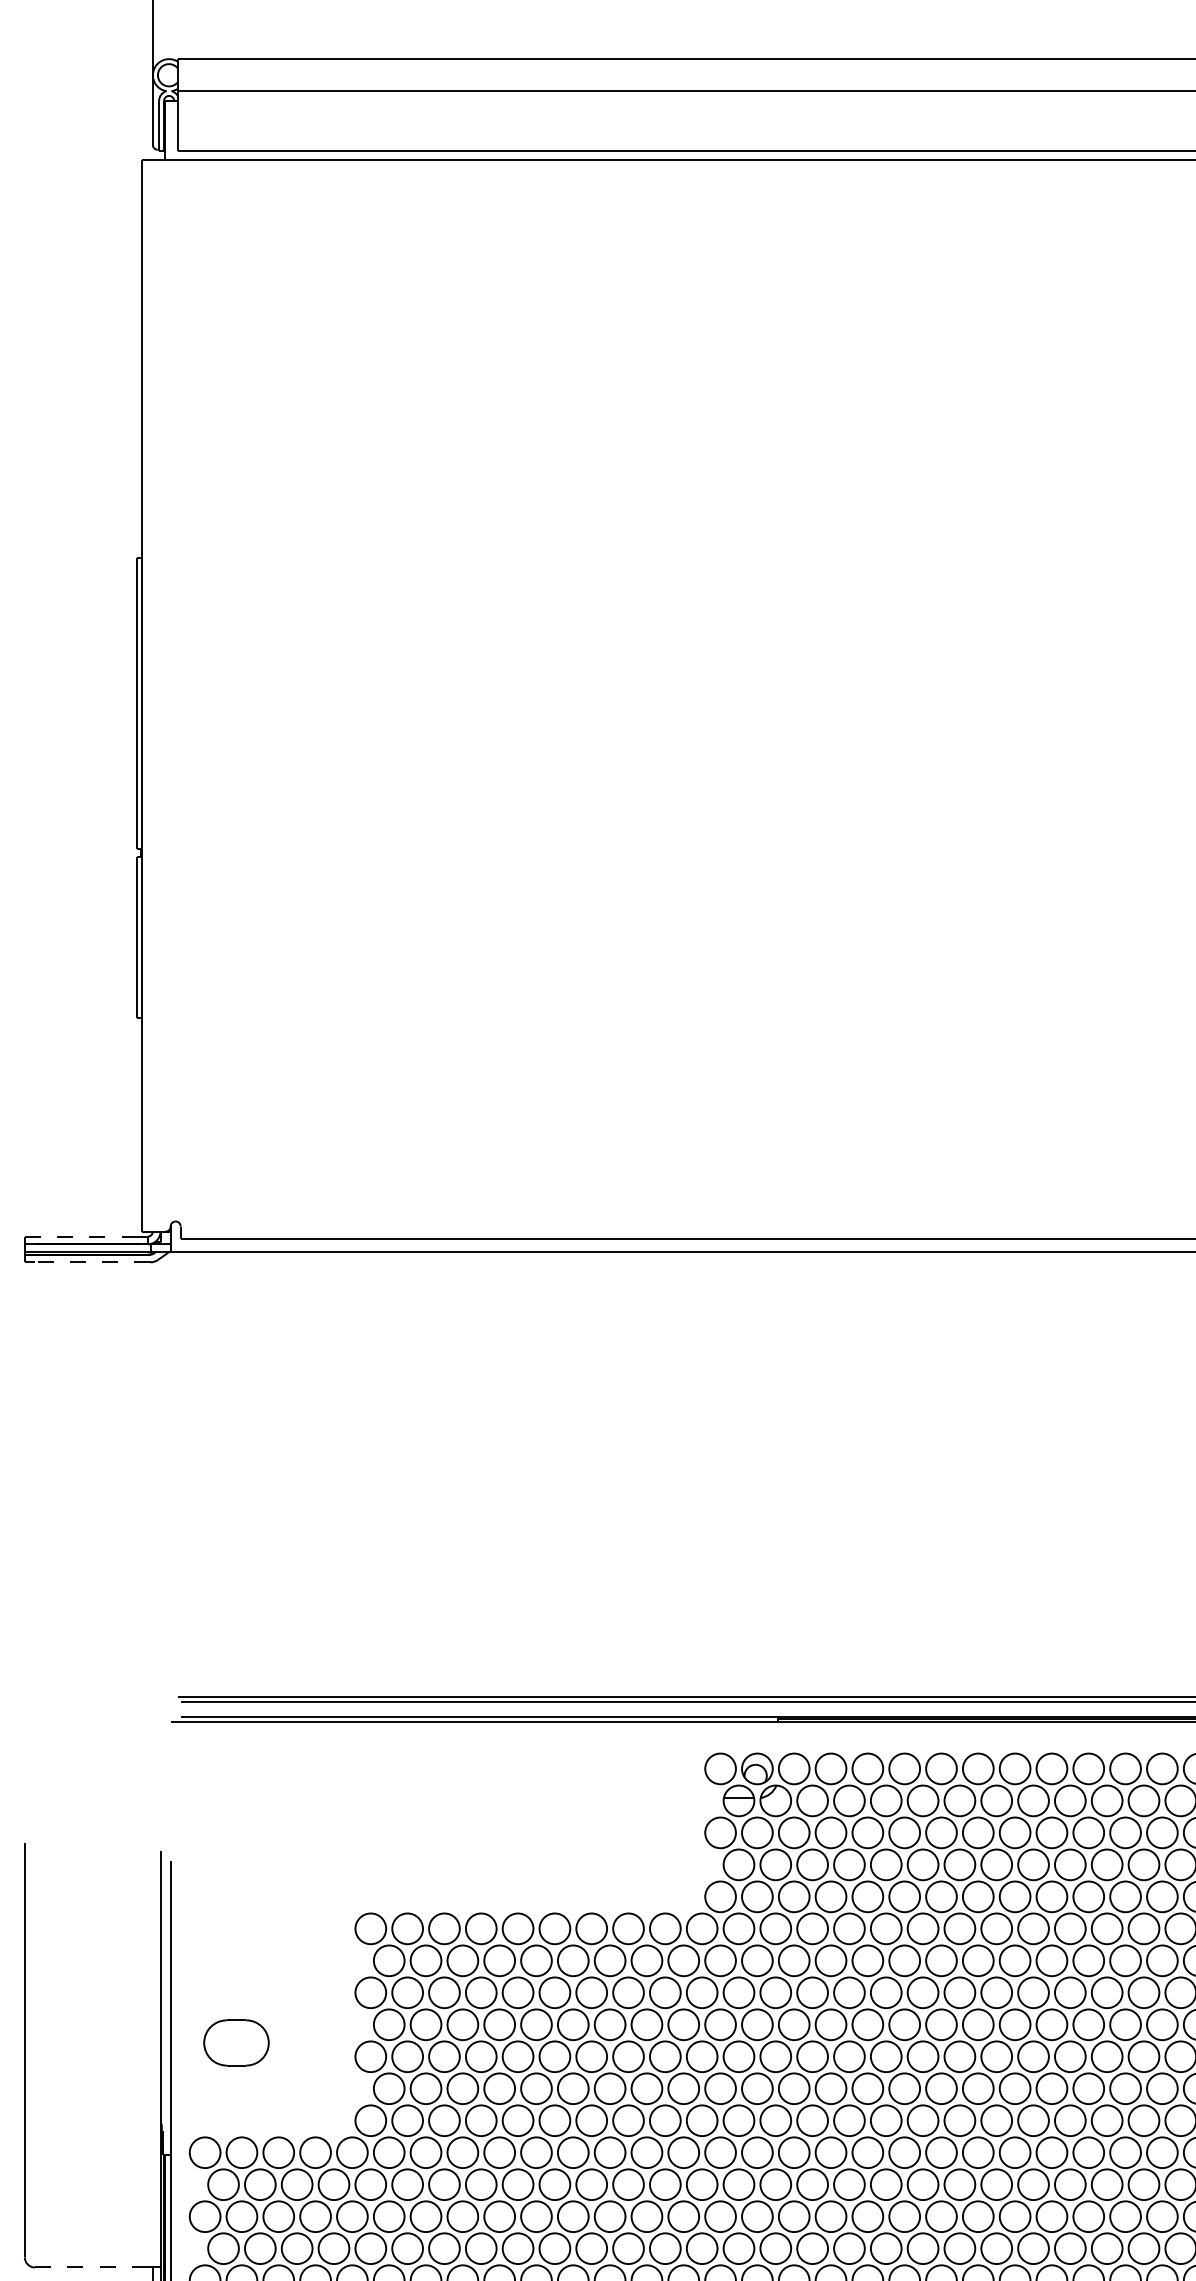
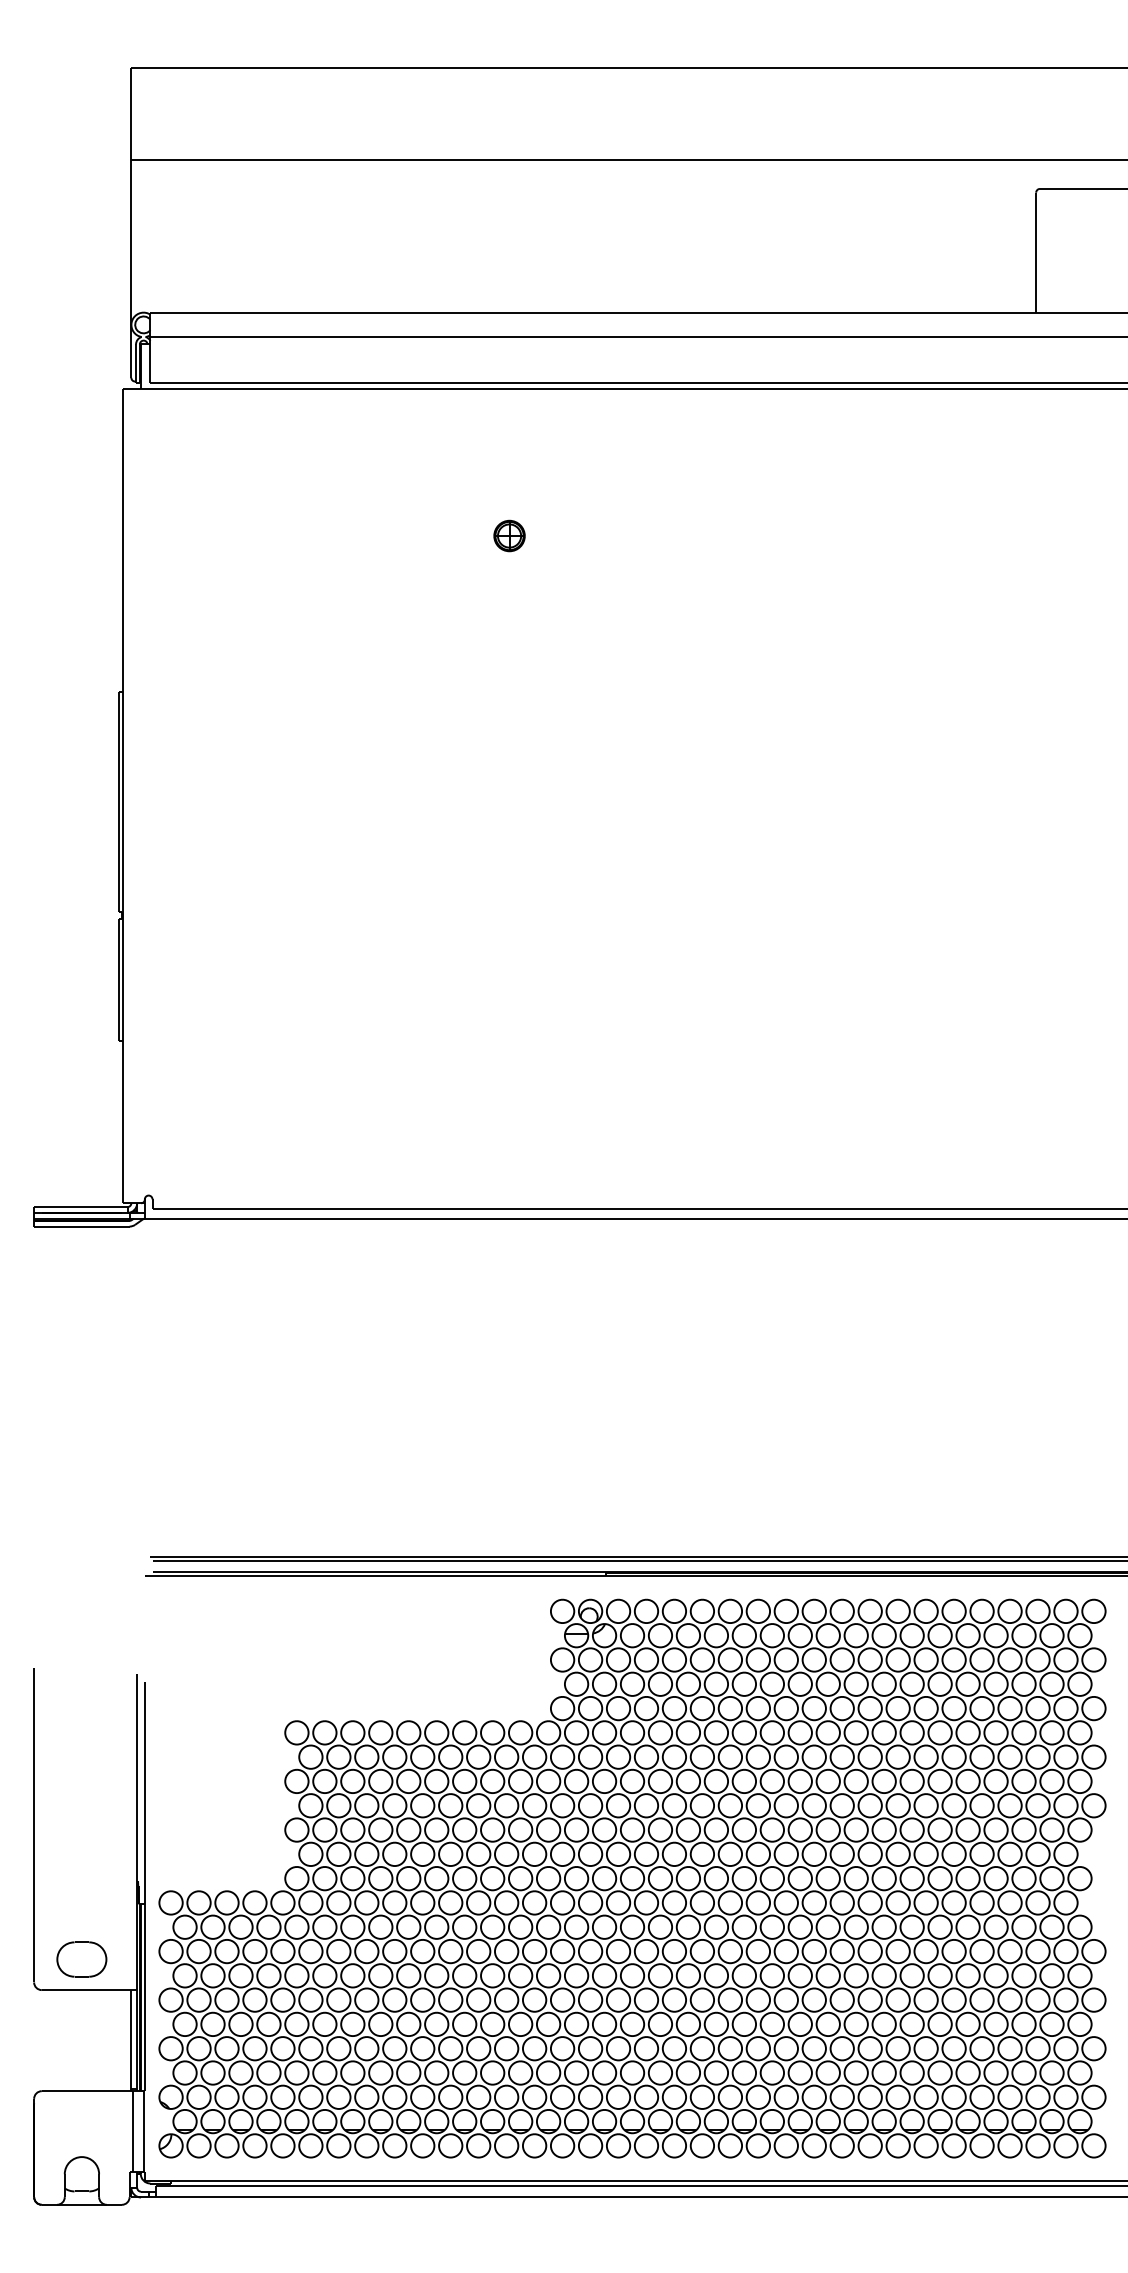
part: (650, 352) -> (509, 535), added
line: (85, 1237) -> (80, 1207), dashed -> solid
line: (92, 1262) -> (85, 1226), dashed -> solid
part: (235, 2042) -> (81, 1959), moved
line: (91, 2268) -> (84, 1990), dashed -> solid

